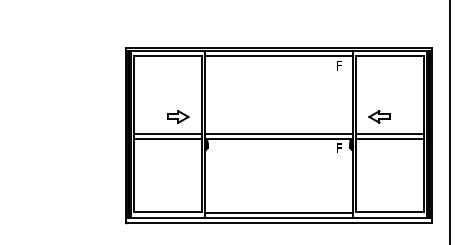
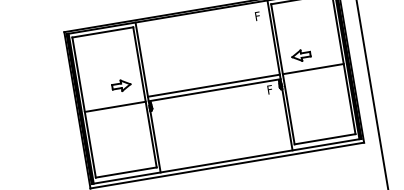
line: (278, 55) -> (201, 15), removed
line: (167, 133) -> (114, 102), removed
line: (389, 138) -> (313, 73), removed
line: (278, 213) -> (225, 157), removed

